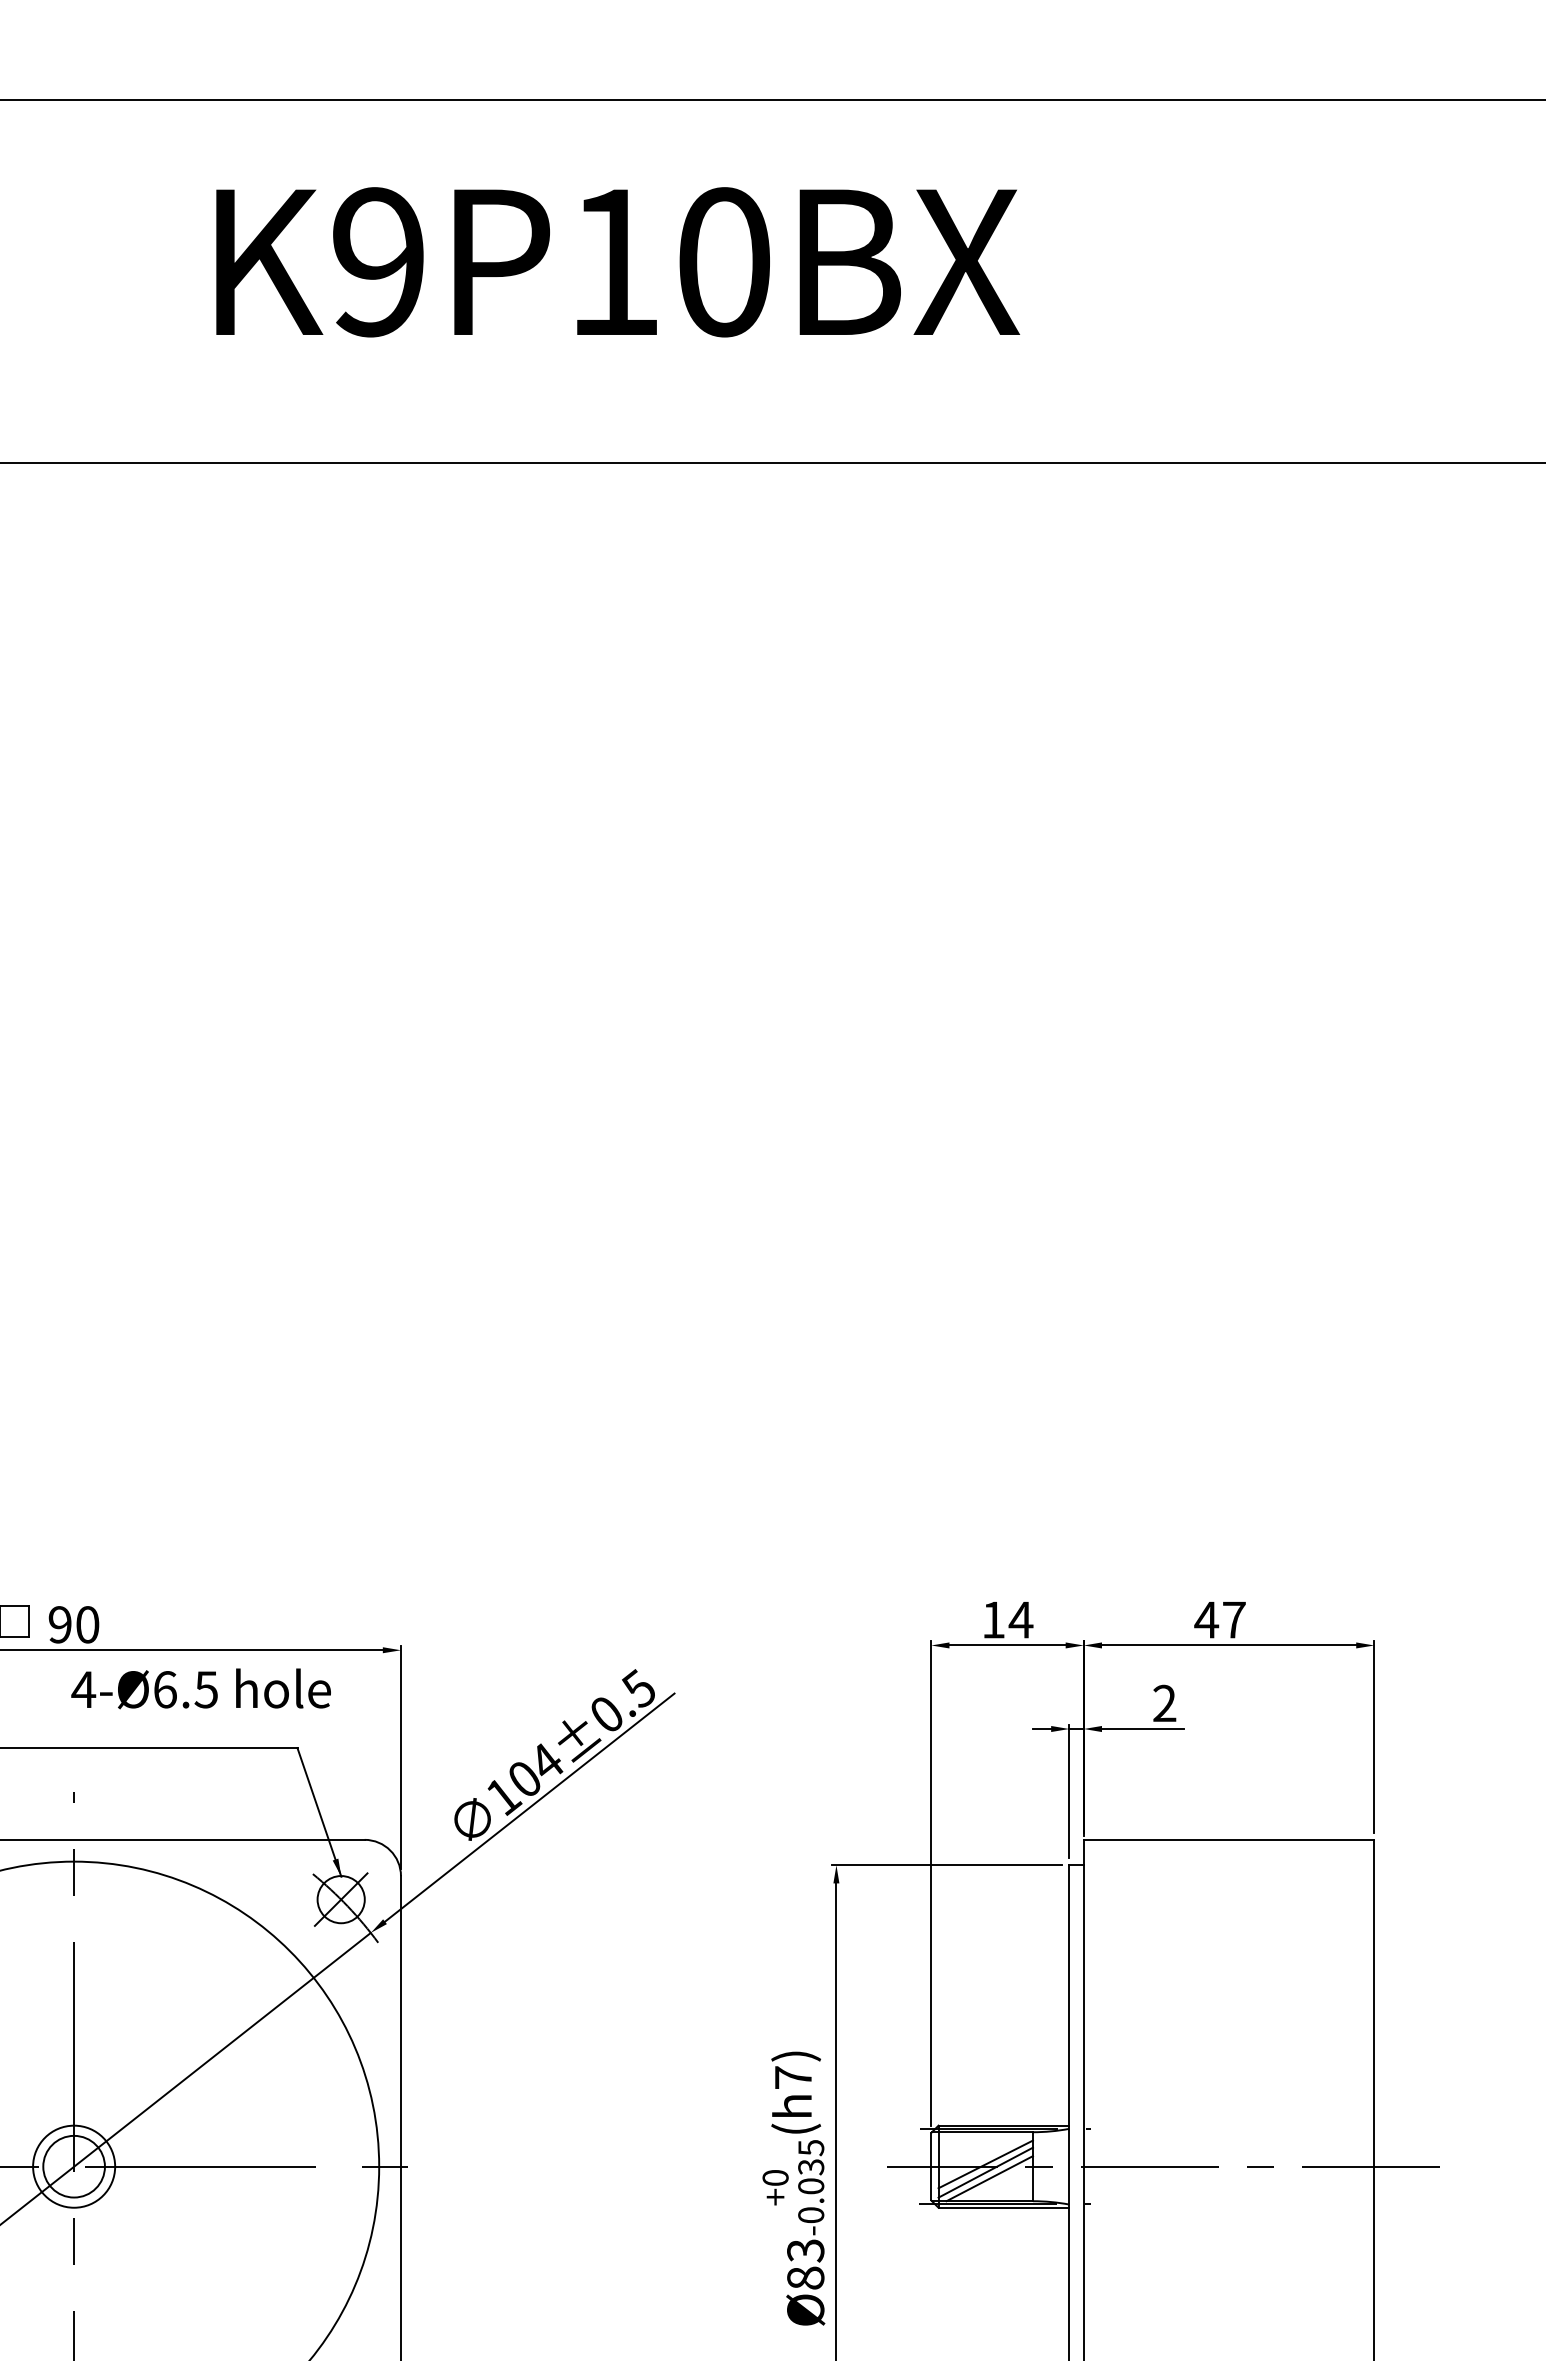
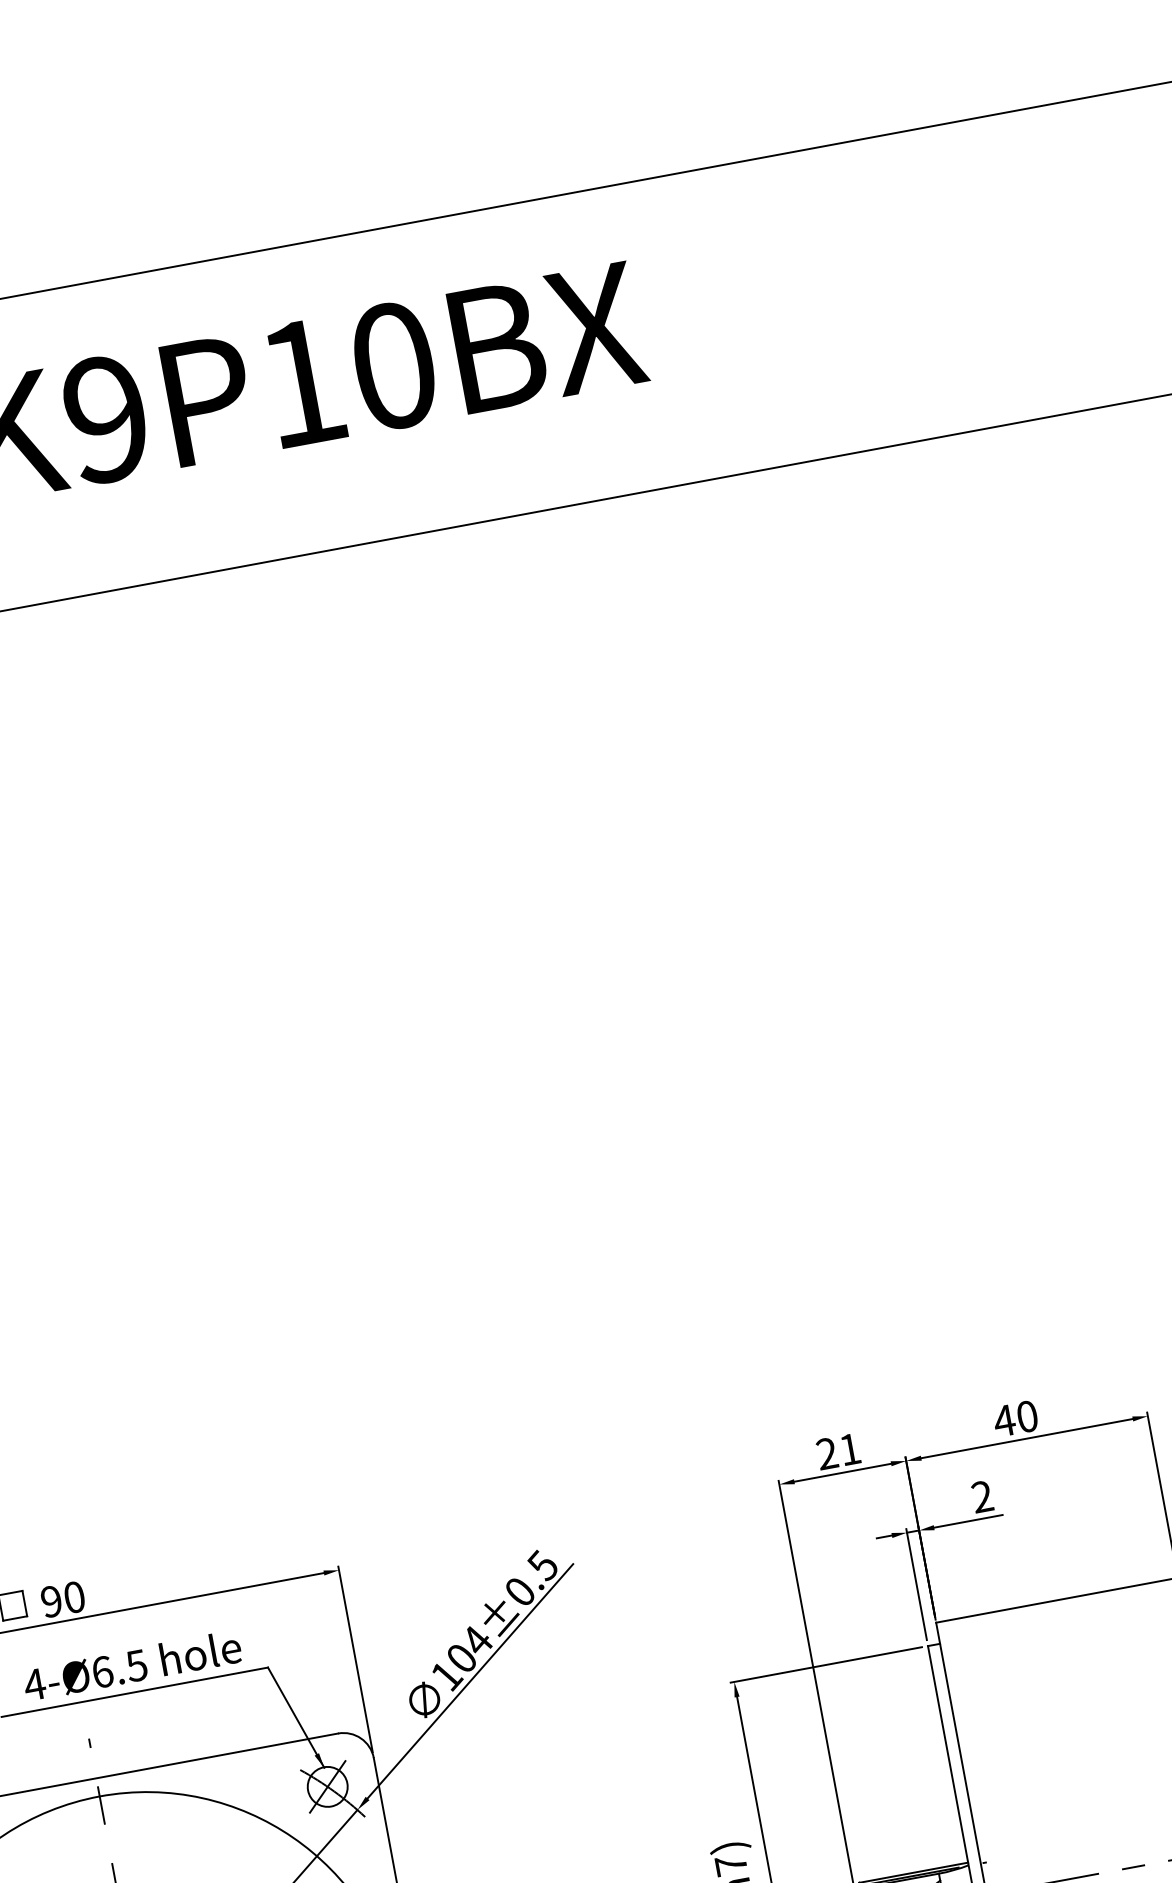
text: (1007, 1619) -> (838, 1451), 14 -> 21
text: (1234, 1619) -> (1027, 1416), 47 -> 40
text: (200, 1688) -> (131, 1665), moved

